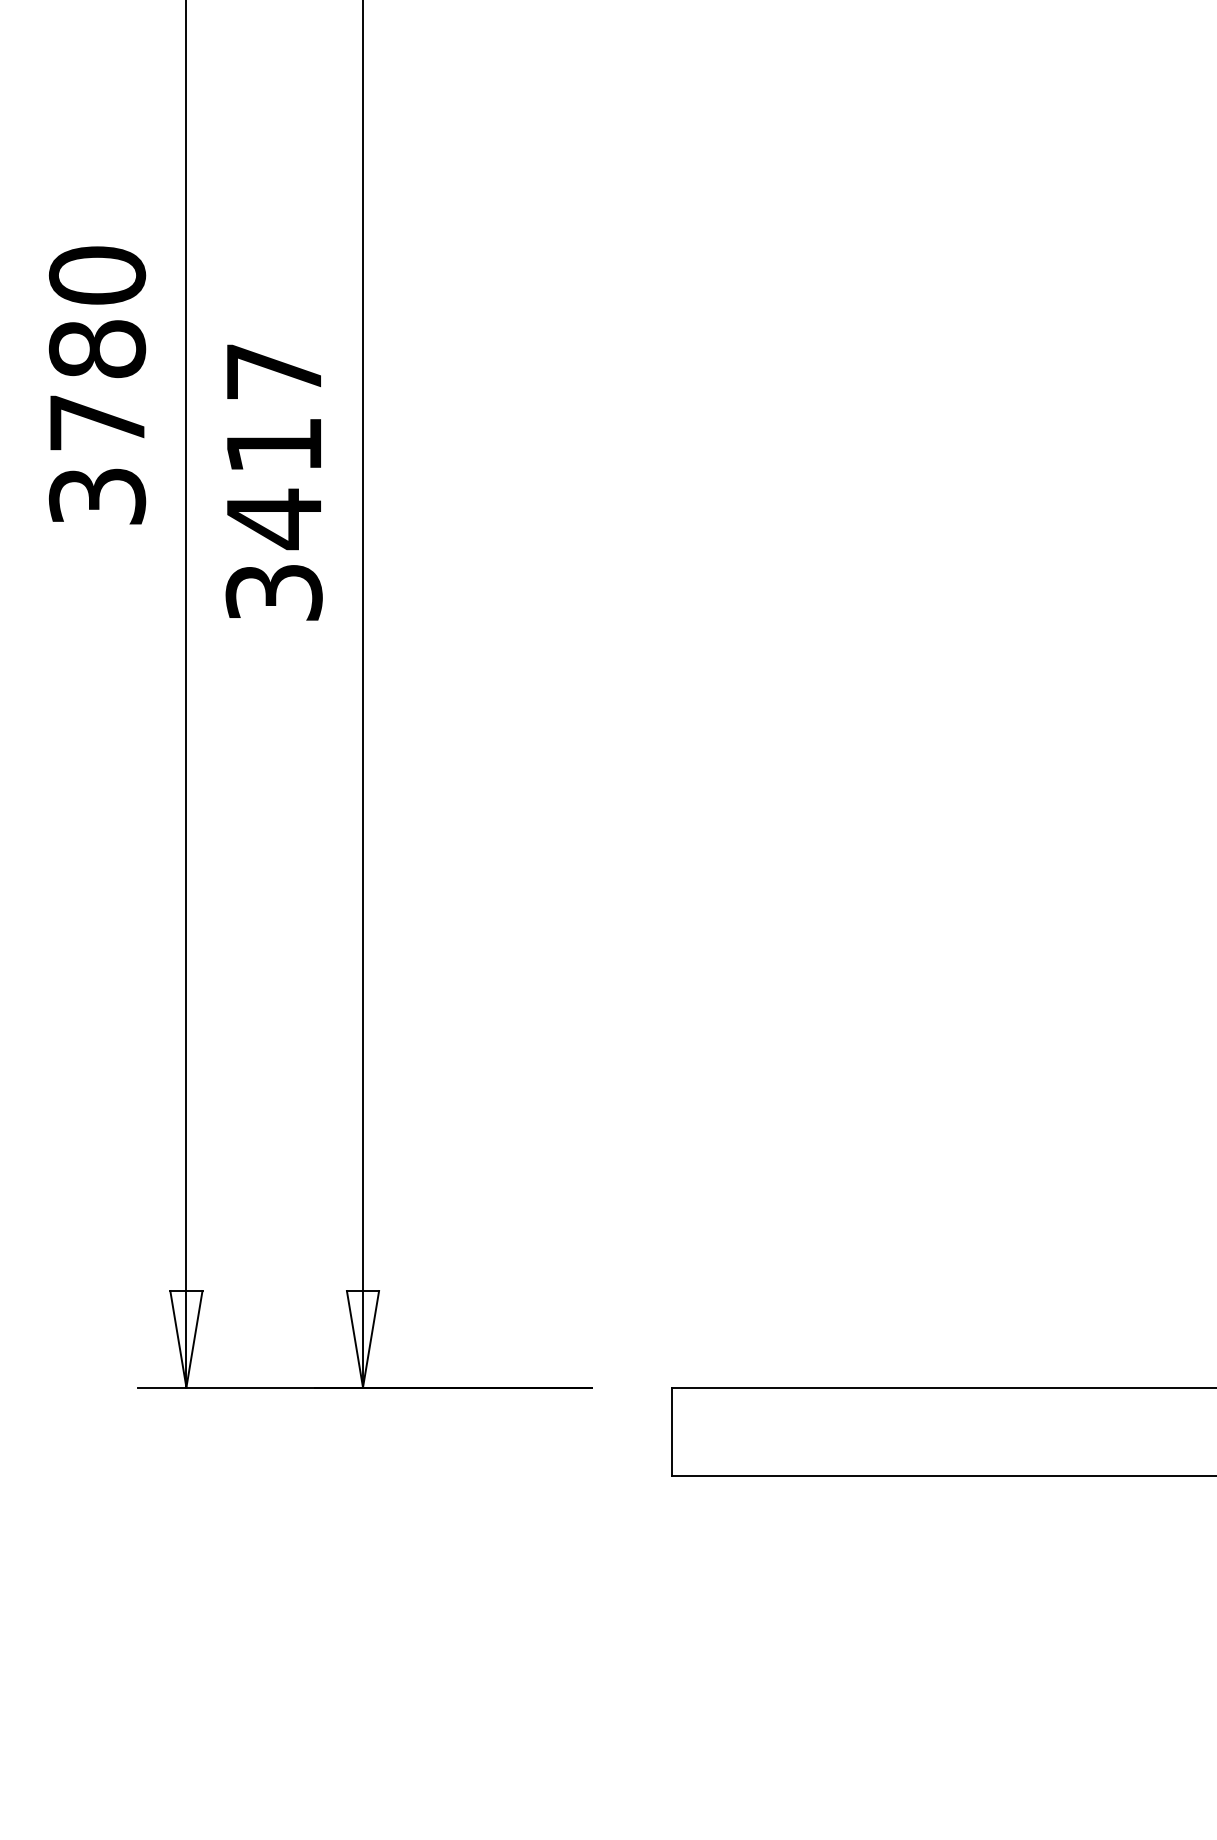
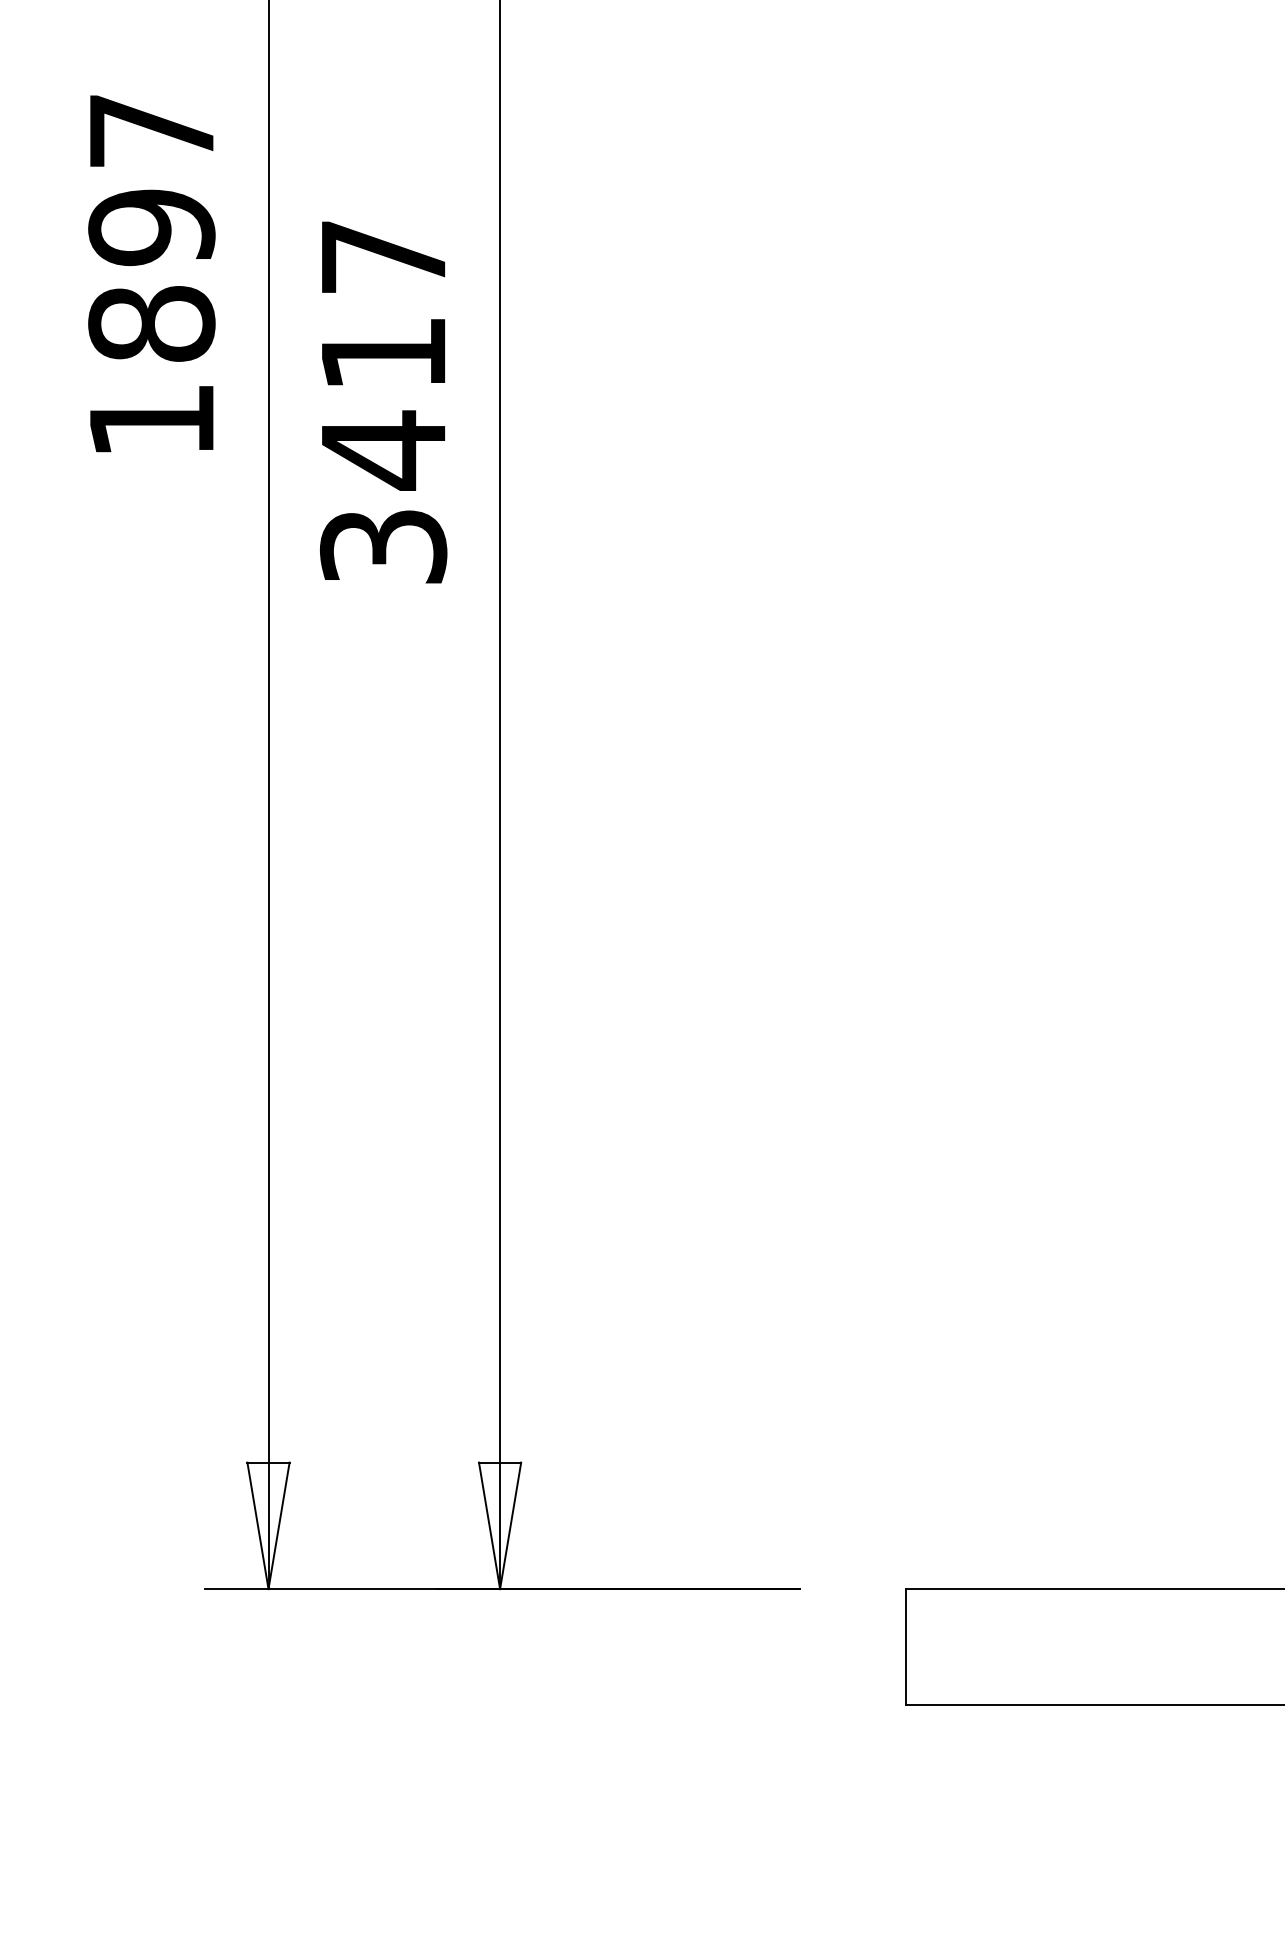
text: (97, 385) -> (151, 275), 3780 -> 1897

